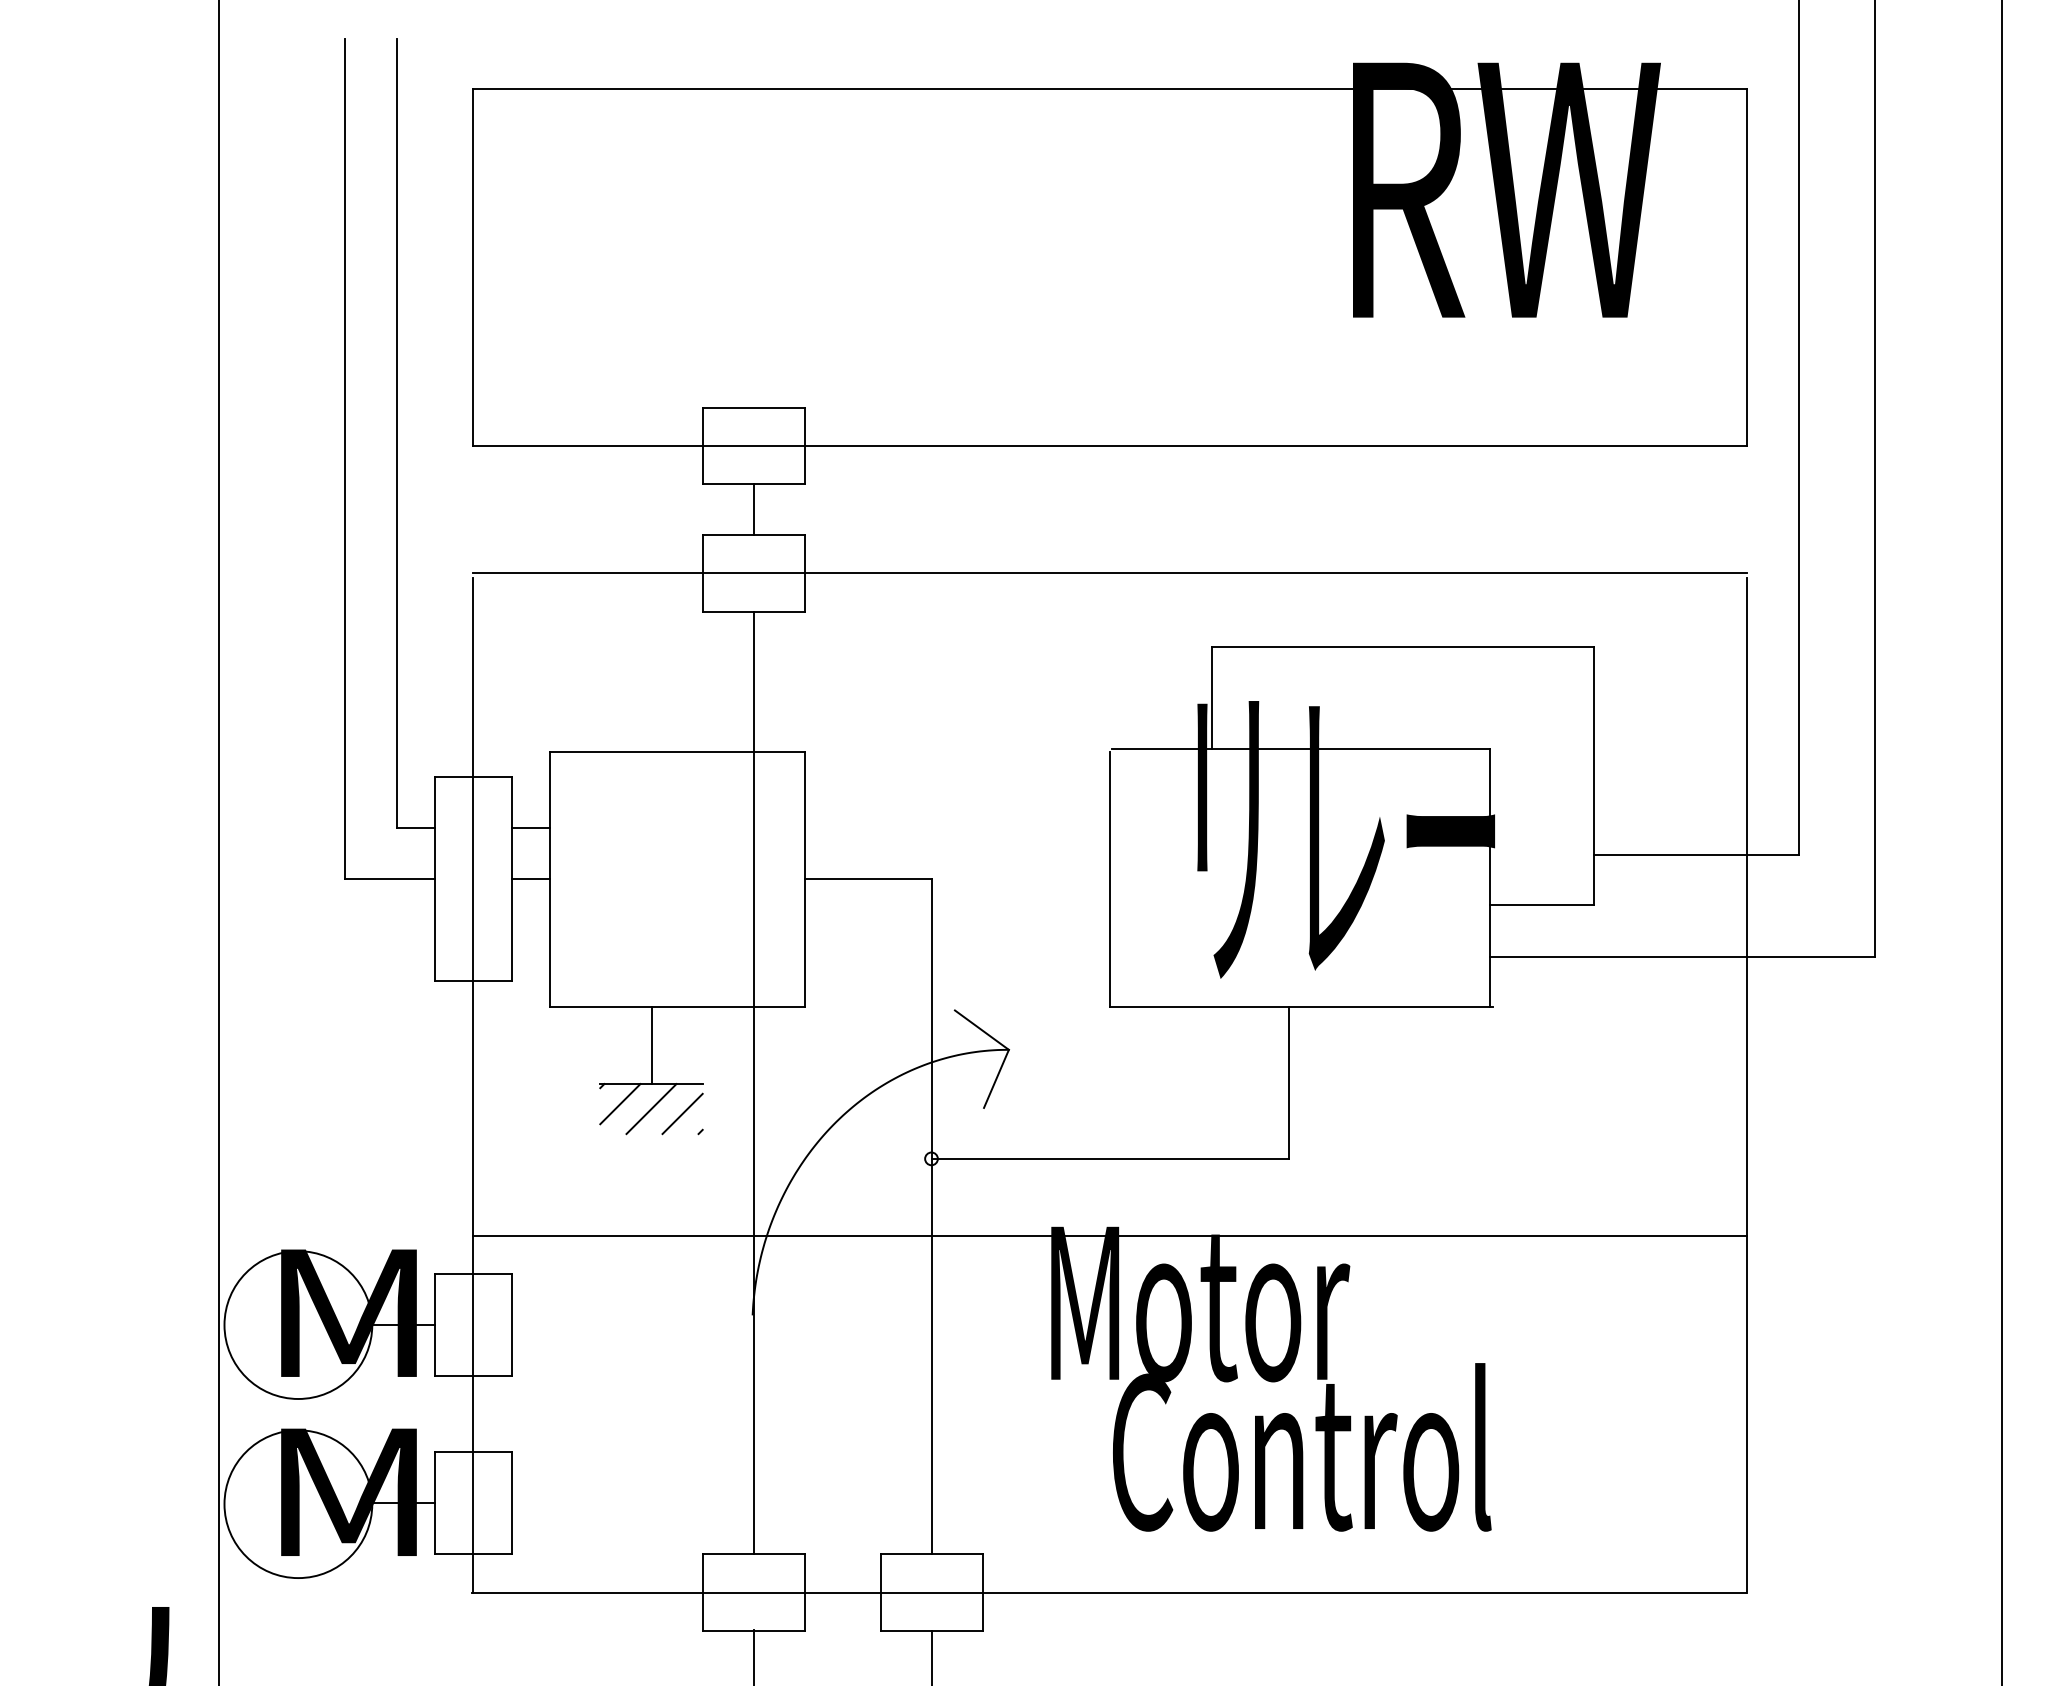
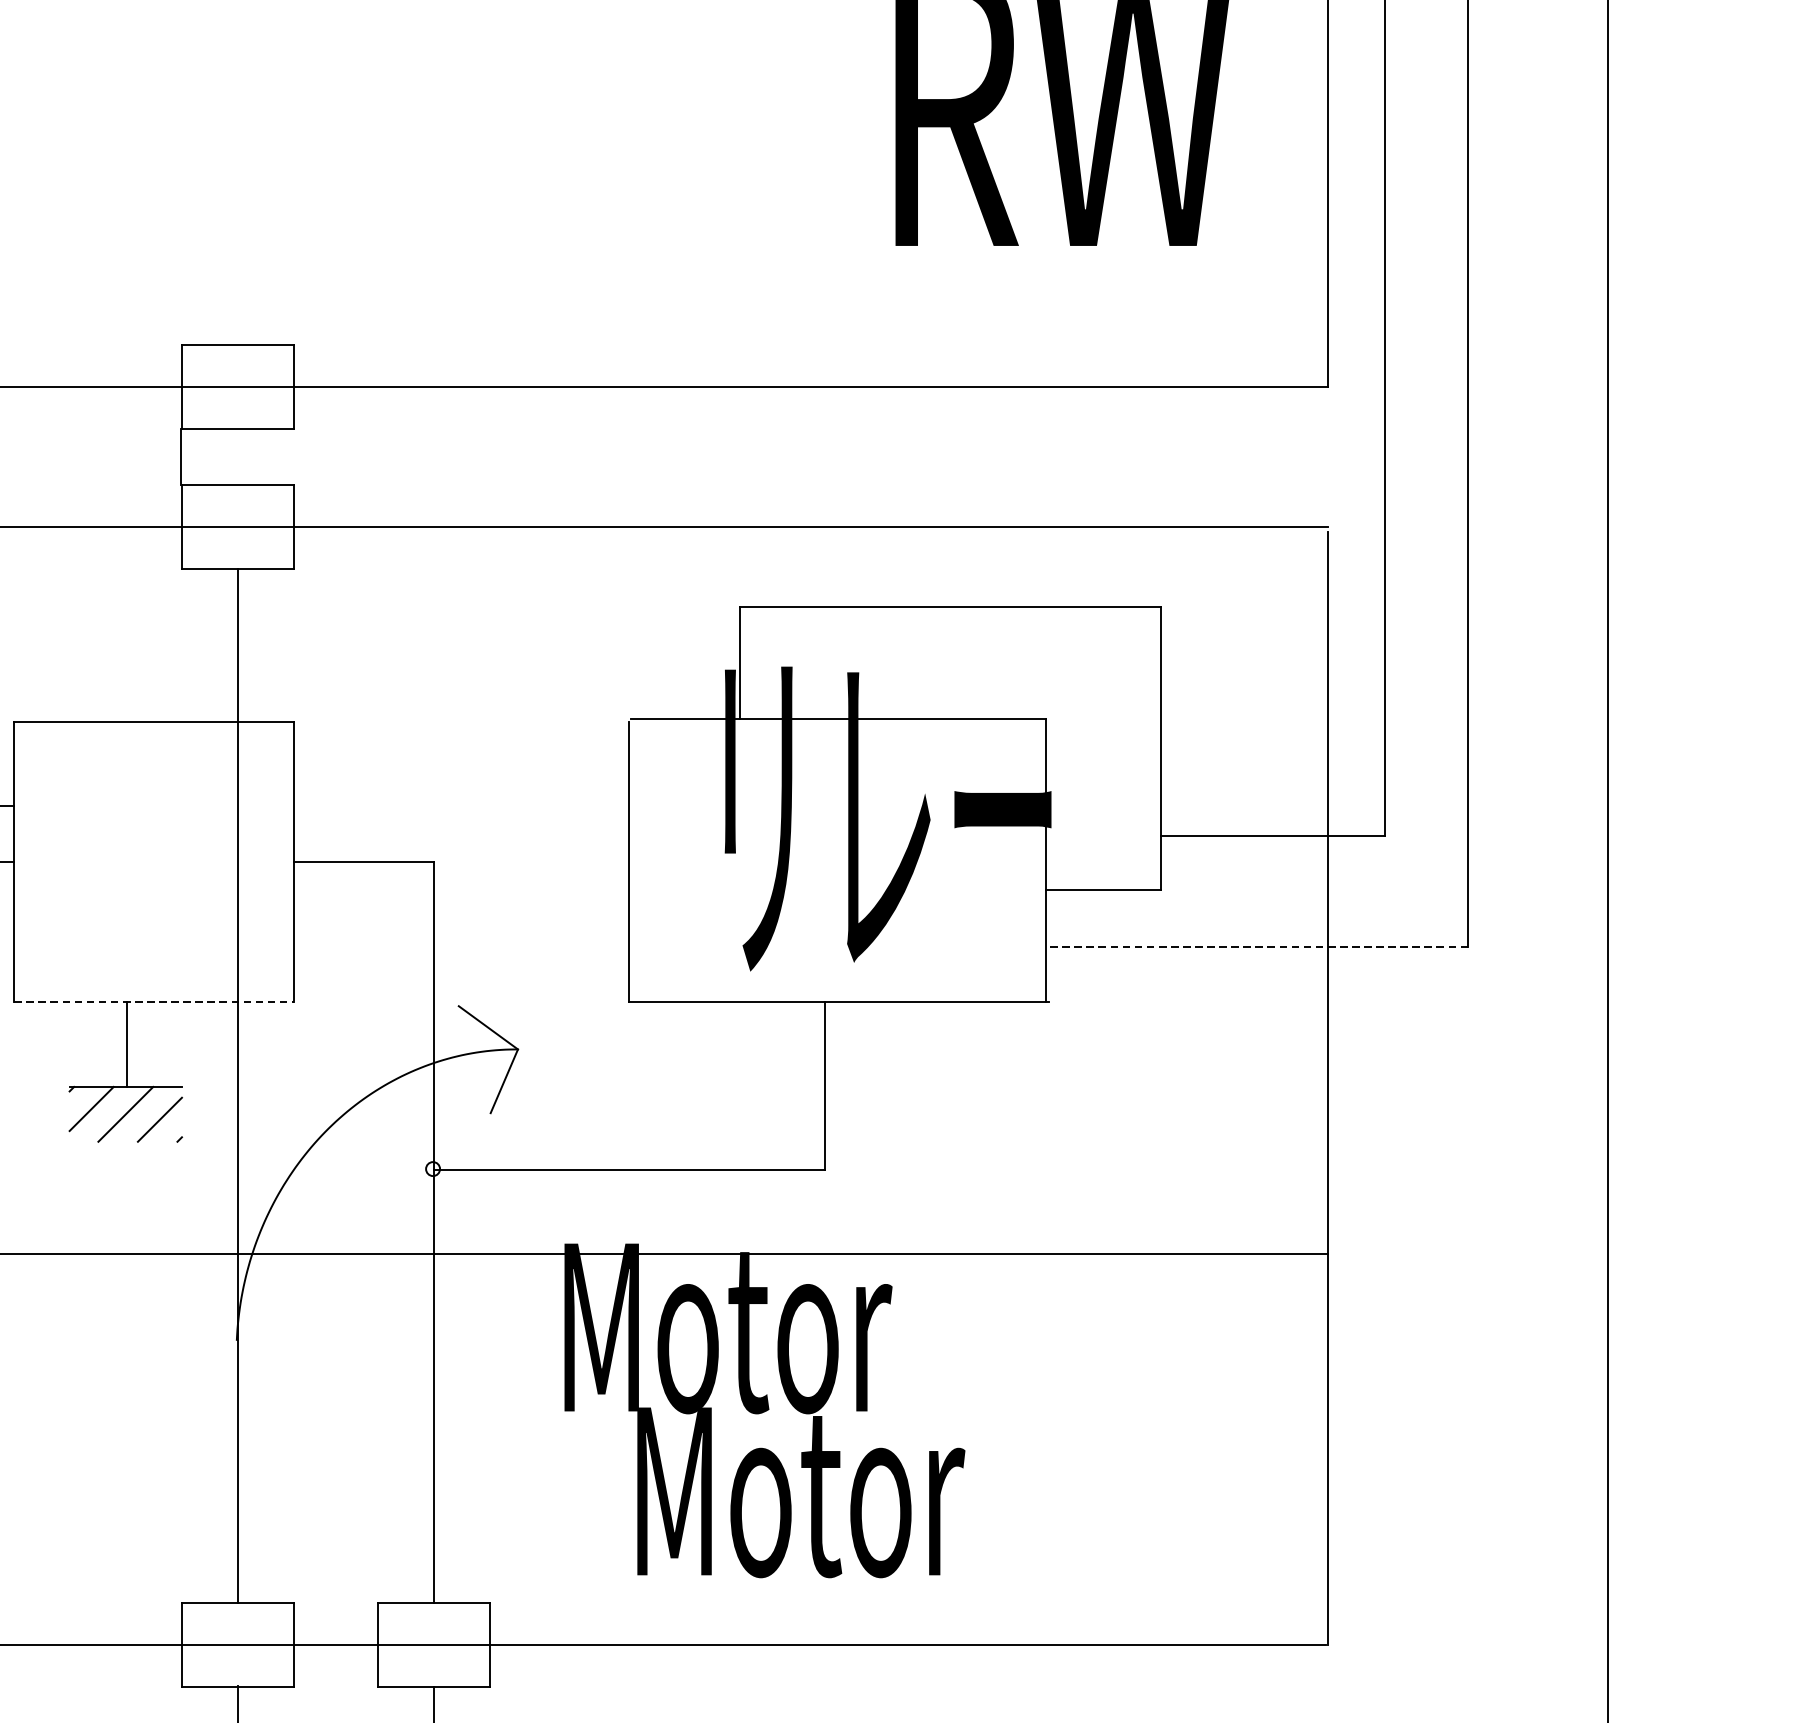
line: (753, 509) -> (180, 456), moved
line: (1682, 956) -> (1257, 947), solid -> dashed
line: (677, 1006) -> (154, 1001), solid -> dashed
text: (1302, 1447) -> (840, 1485), Control -> Motor

